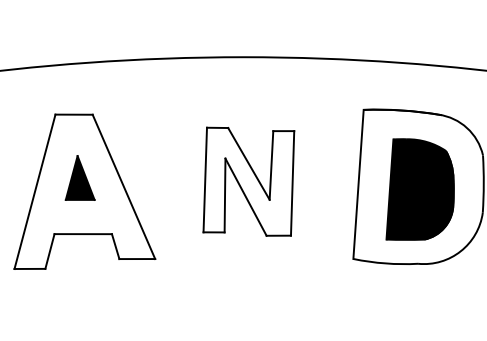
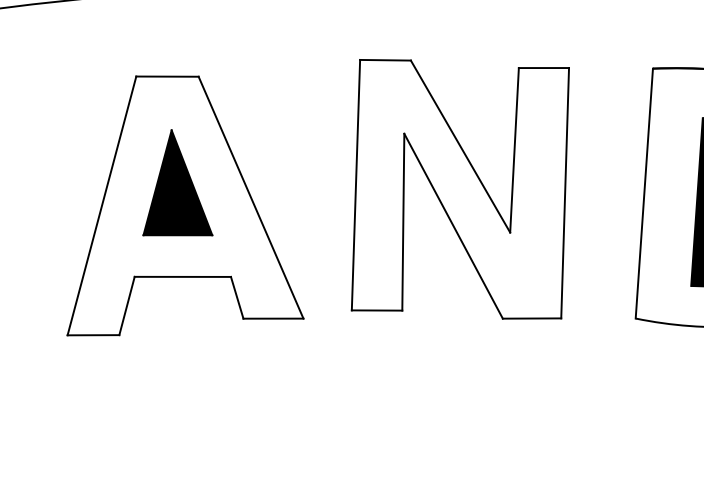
part: (79, 177) -> (176, 181), size x1.43
part: (248, 181) -> (459, 188), size x1.43

